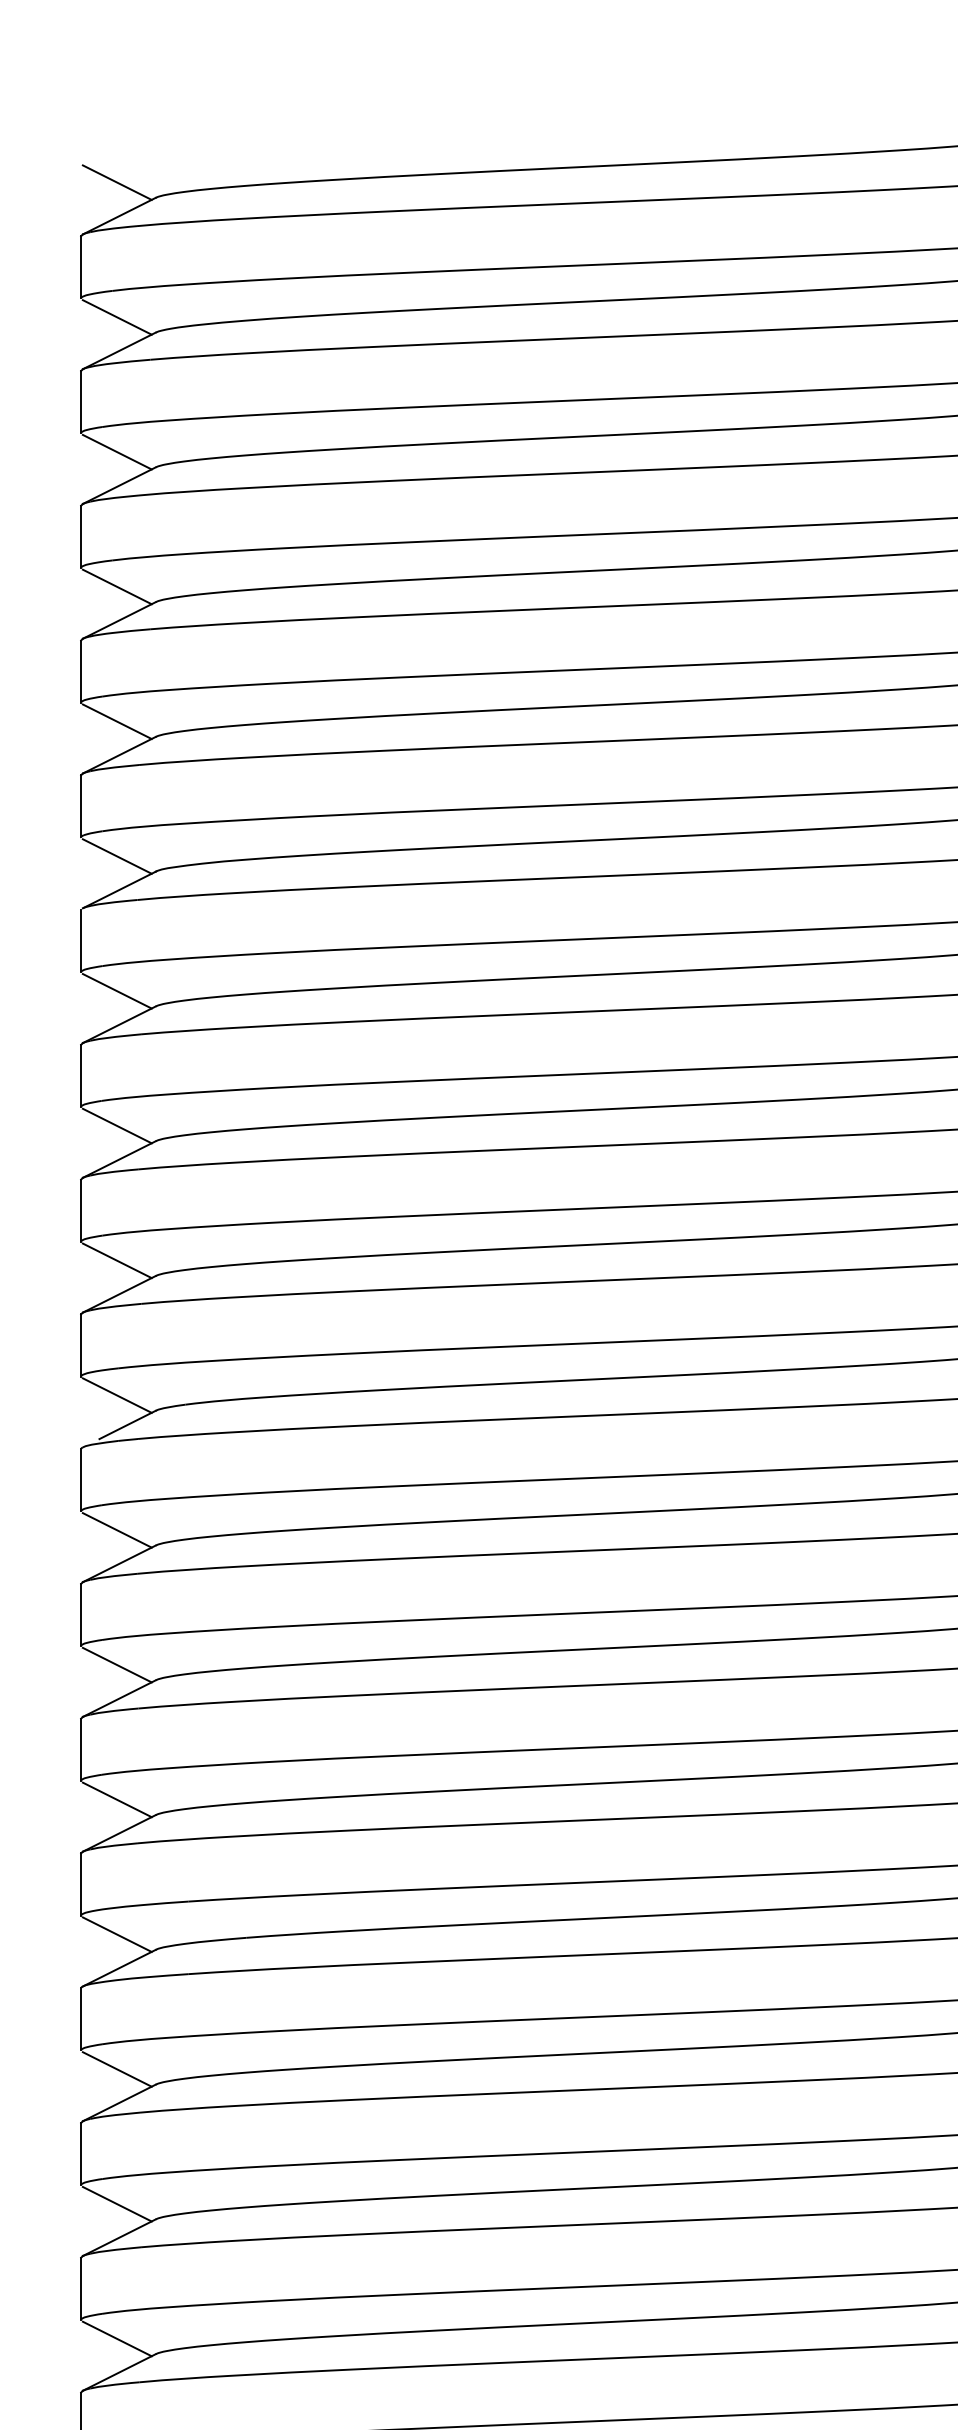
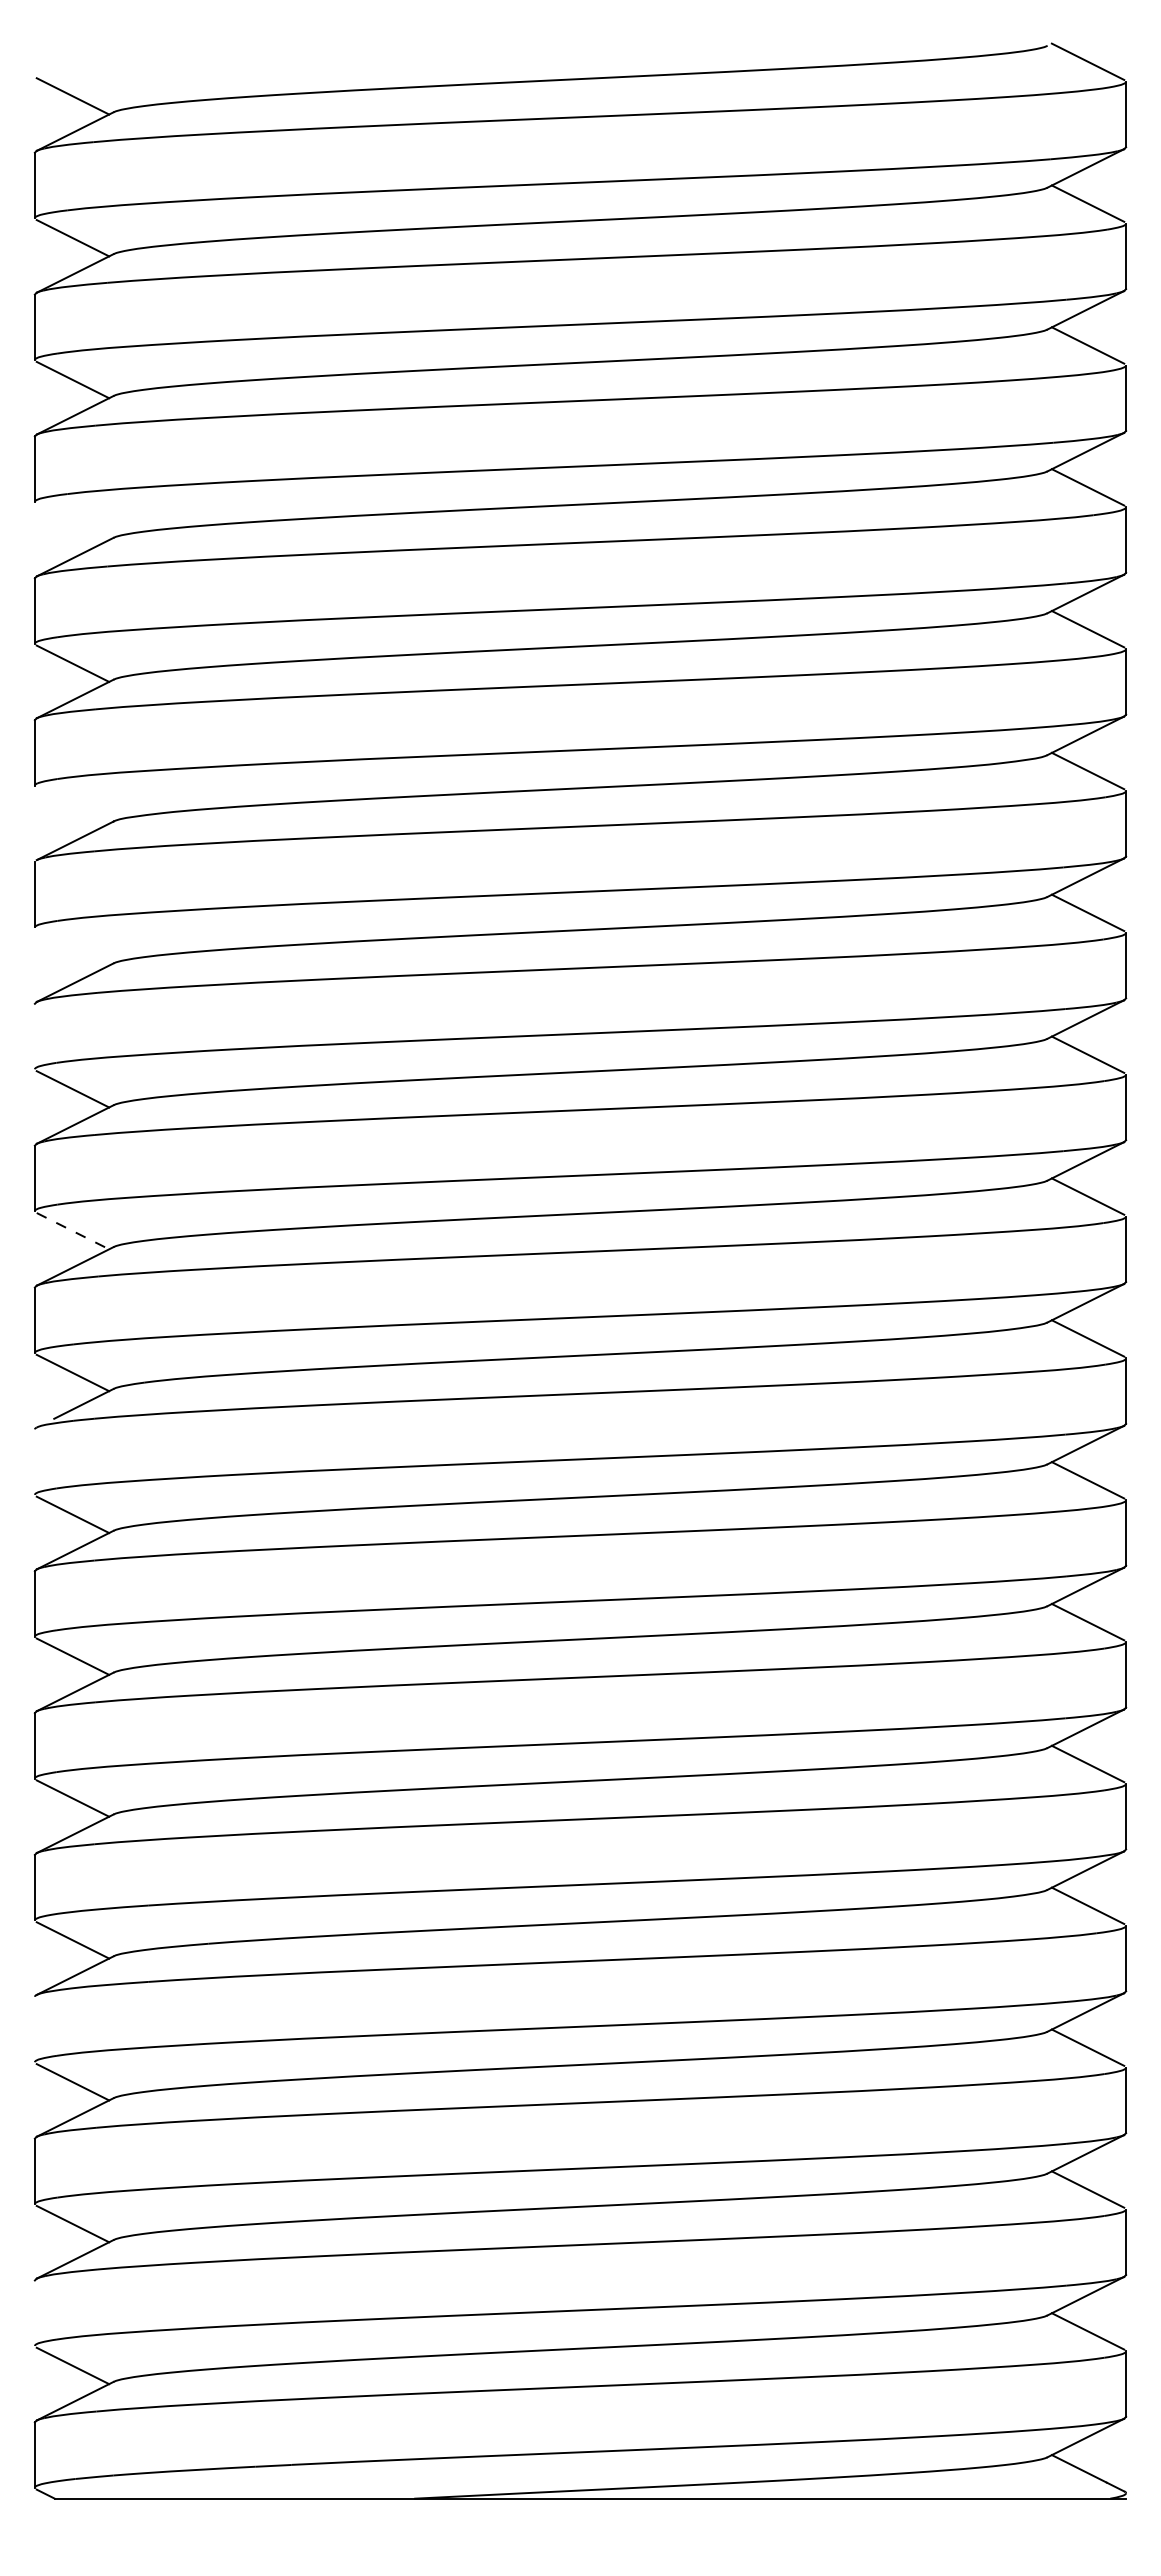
line: (116, 586) -> (72, 521), removed
line: (116, 856) -> (72, 805), removed
line: (116, 991) -> (72, 947), removed
line: (80, 1075) -> (34, 1036), removed
line: (117, 1261) -> (73, 1231), solid -> dashed
line: (80, 1479) -> (34, 1461), removed
line: (80, 2019) -> (34, 2029), removed
line: (80, 2288) -> (34, 2312), removed

